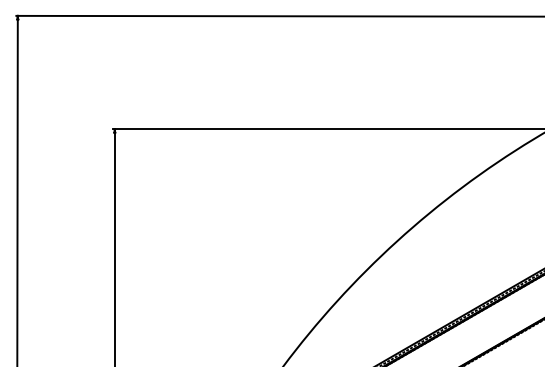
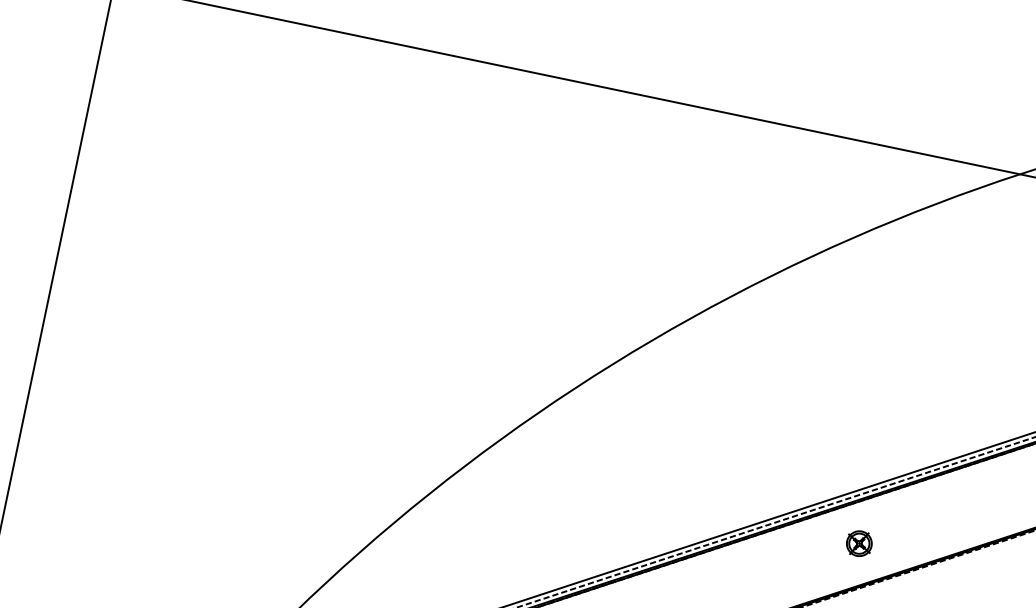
part: (512, 314) -> (859, 542), added

